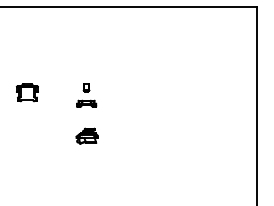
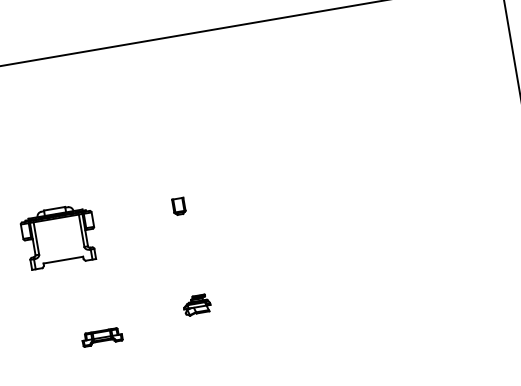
part: (27, 92) -> (59, 236), size x1.6
part: (86, 103) -> (101, 336), moved
part: (86, 135) -> (195, 304), size x0.6

